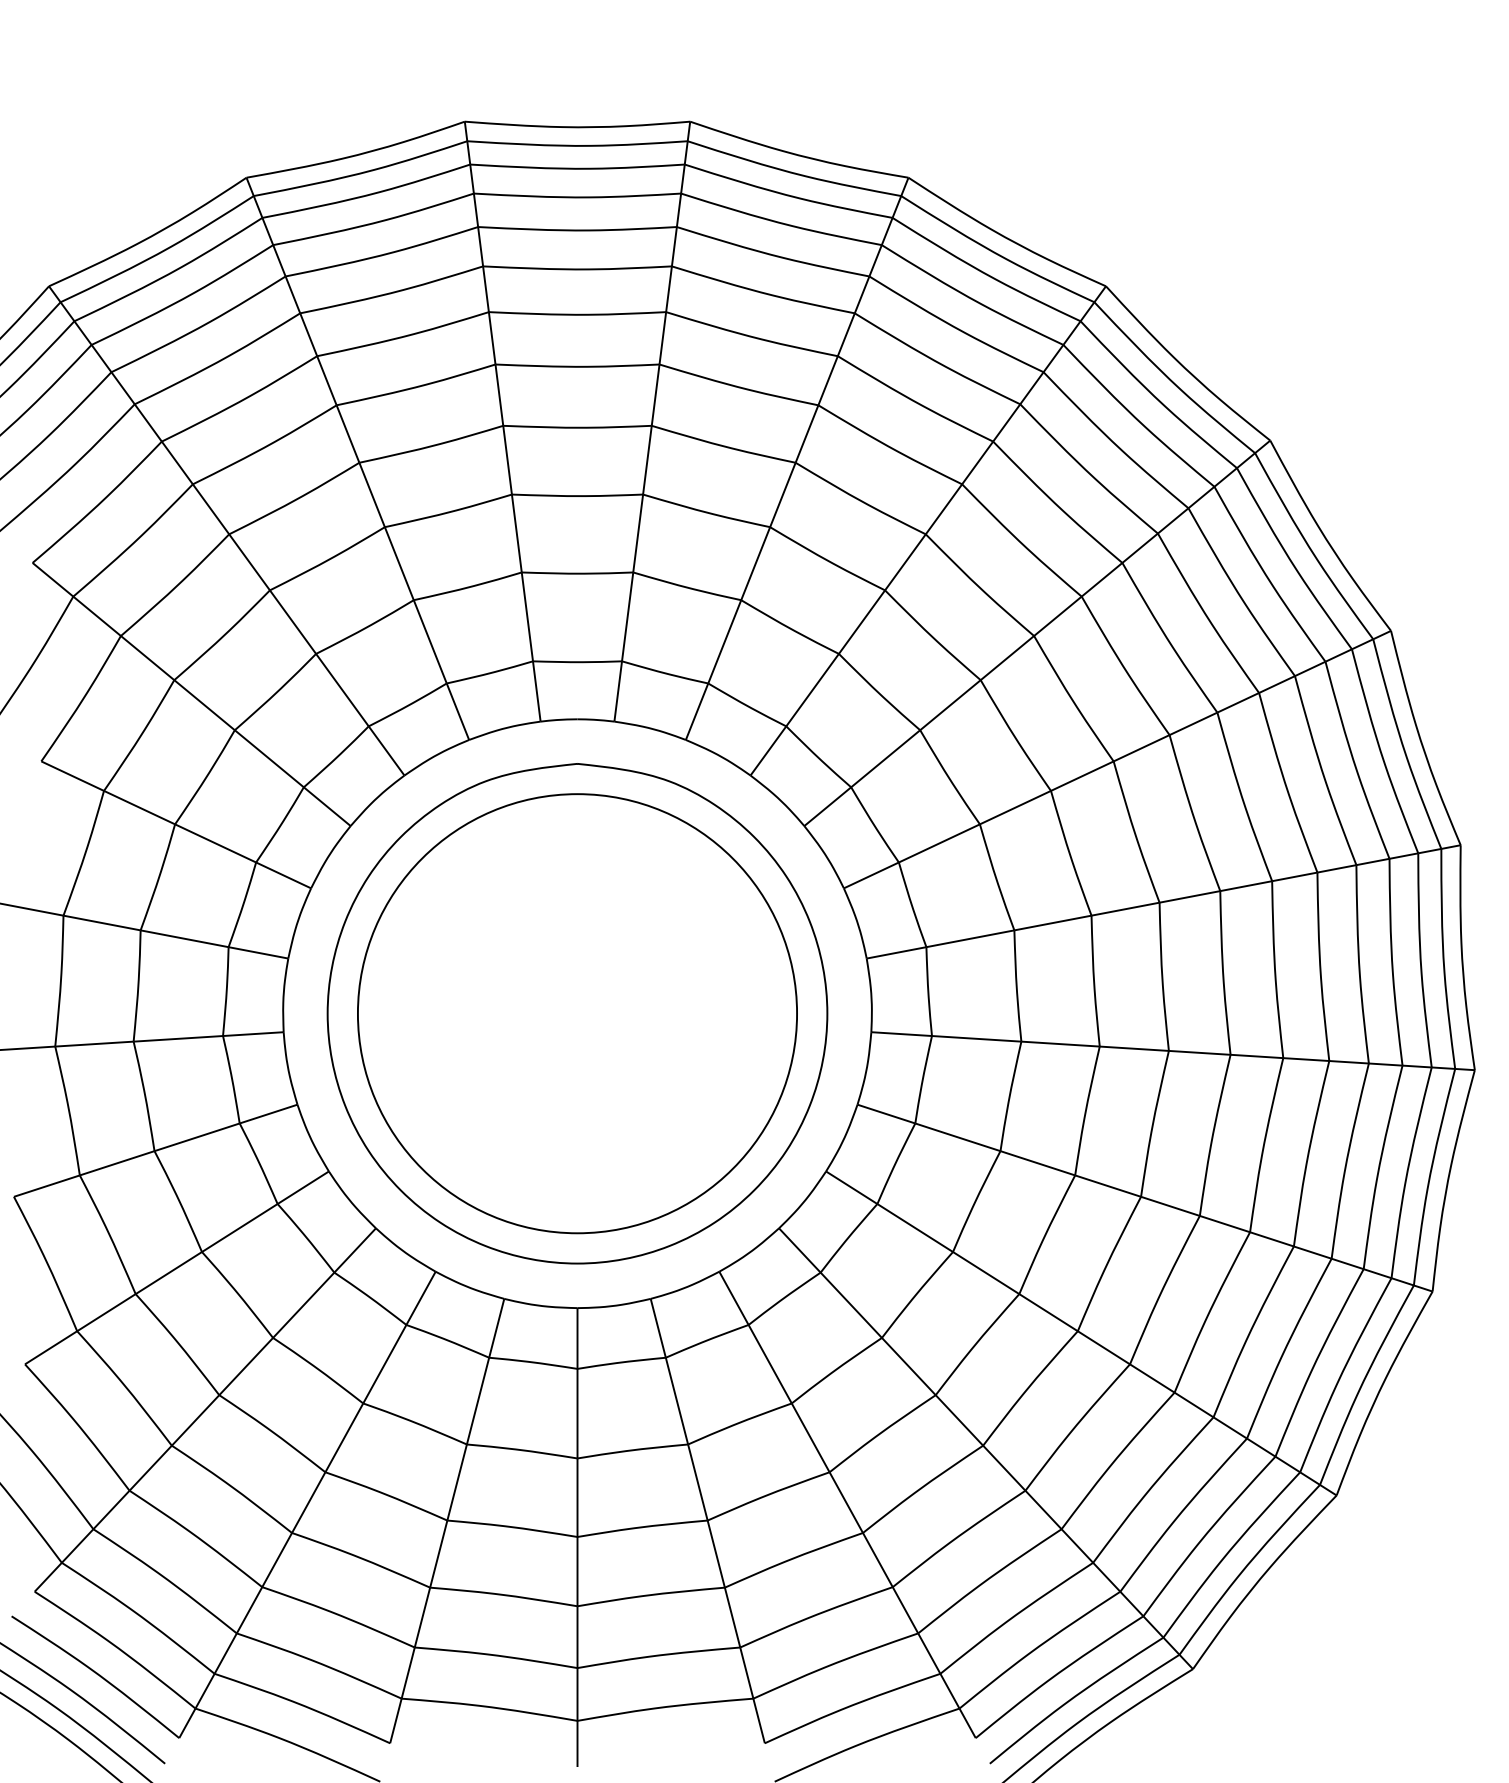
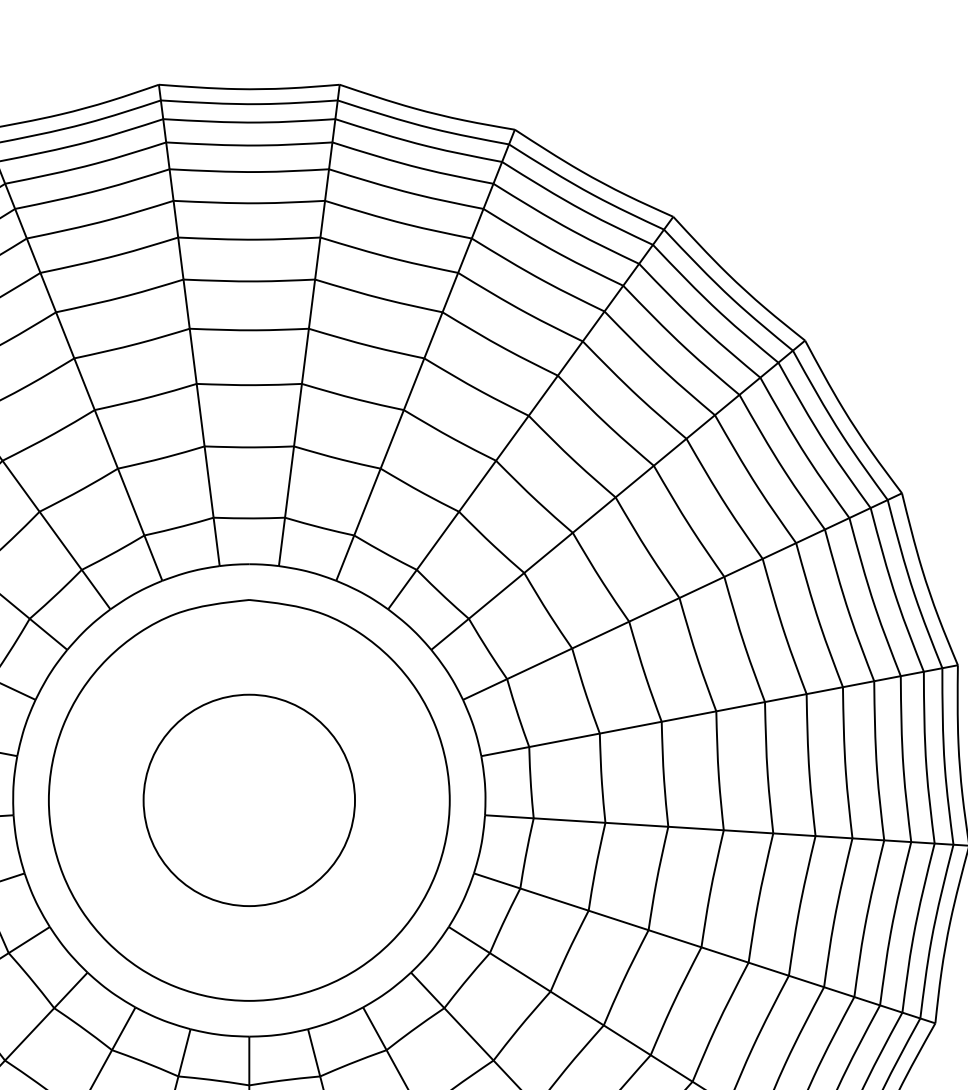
circle: (577, 1013) -> (249, 800), size x0.6

